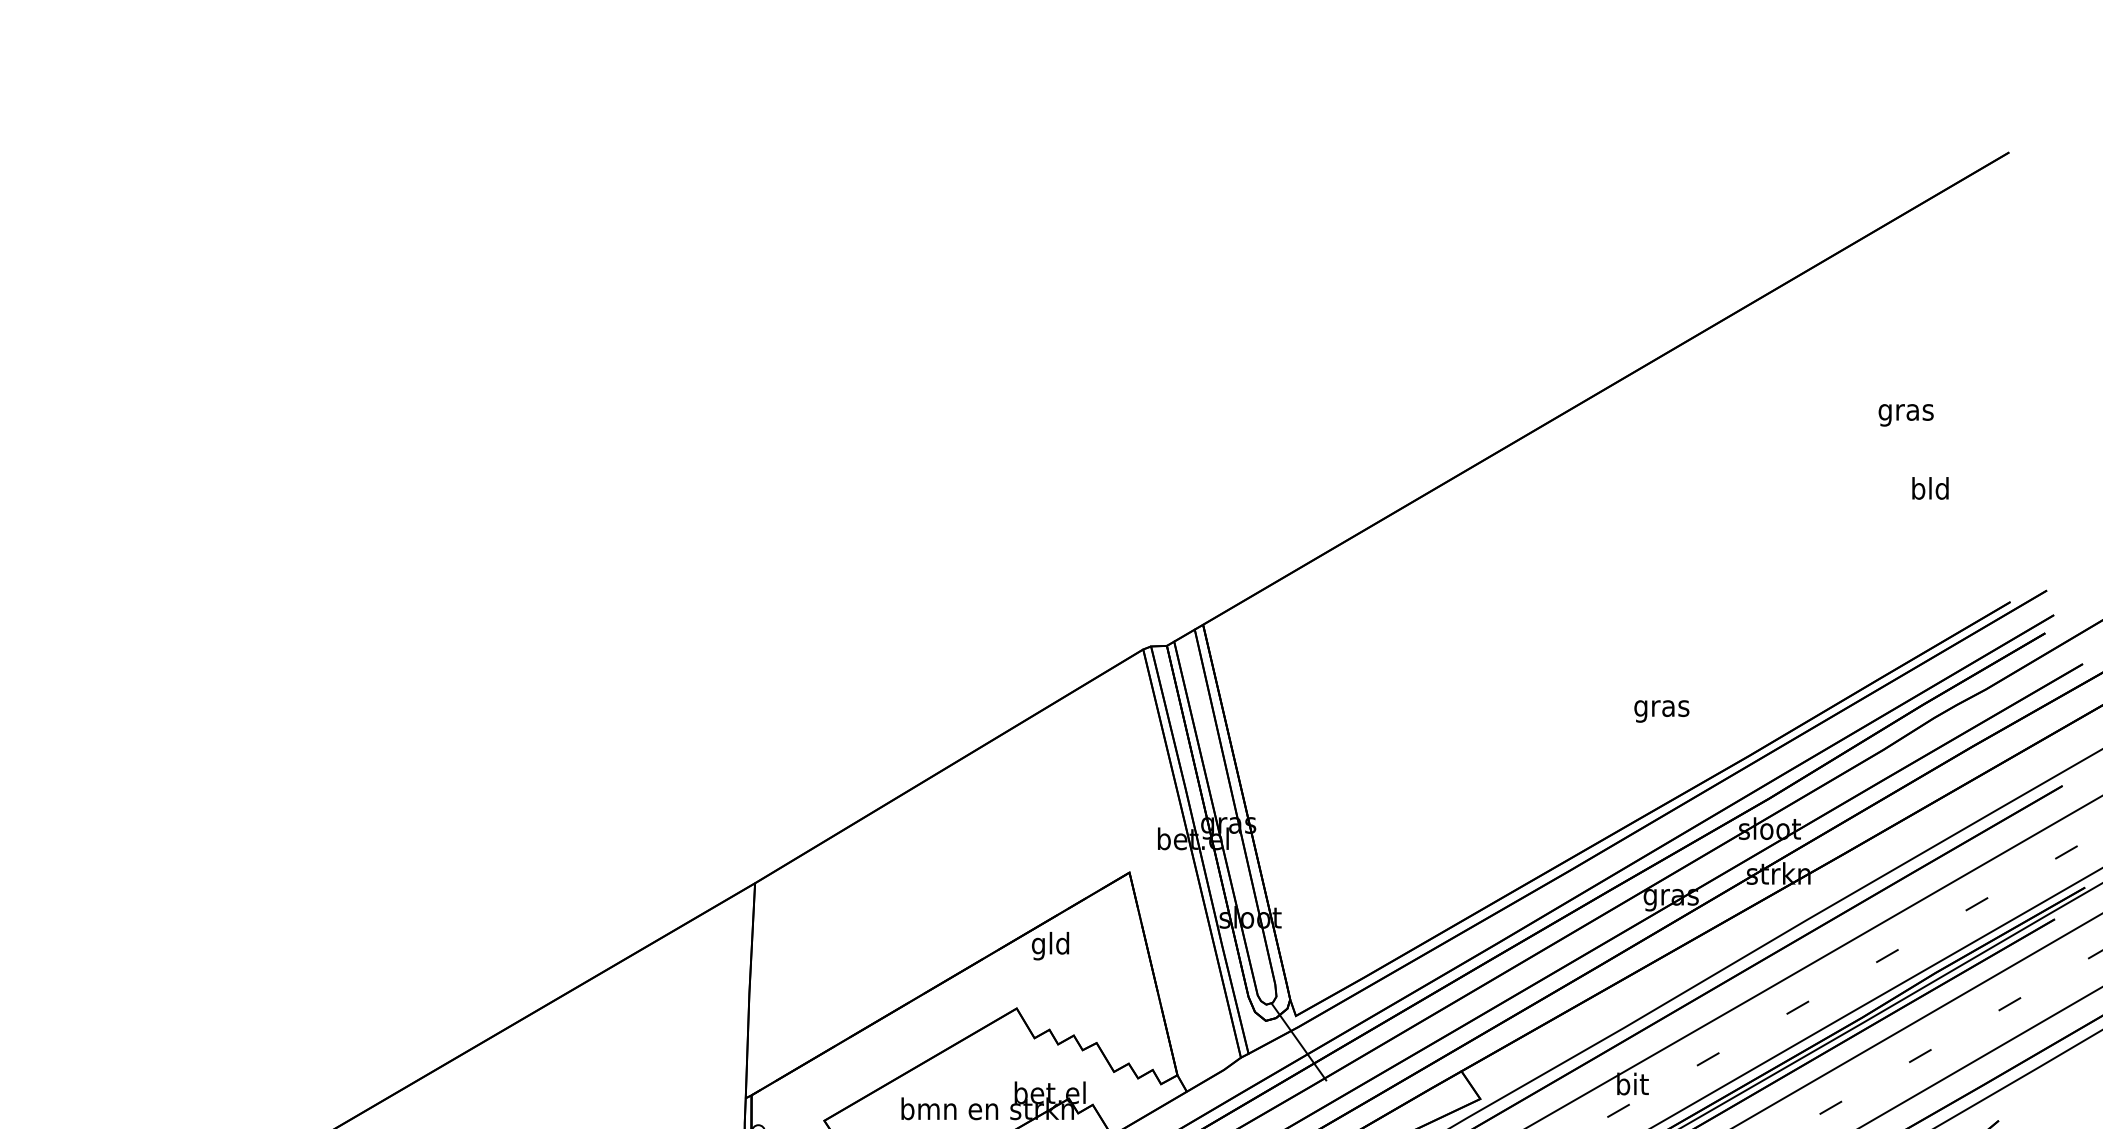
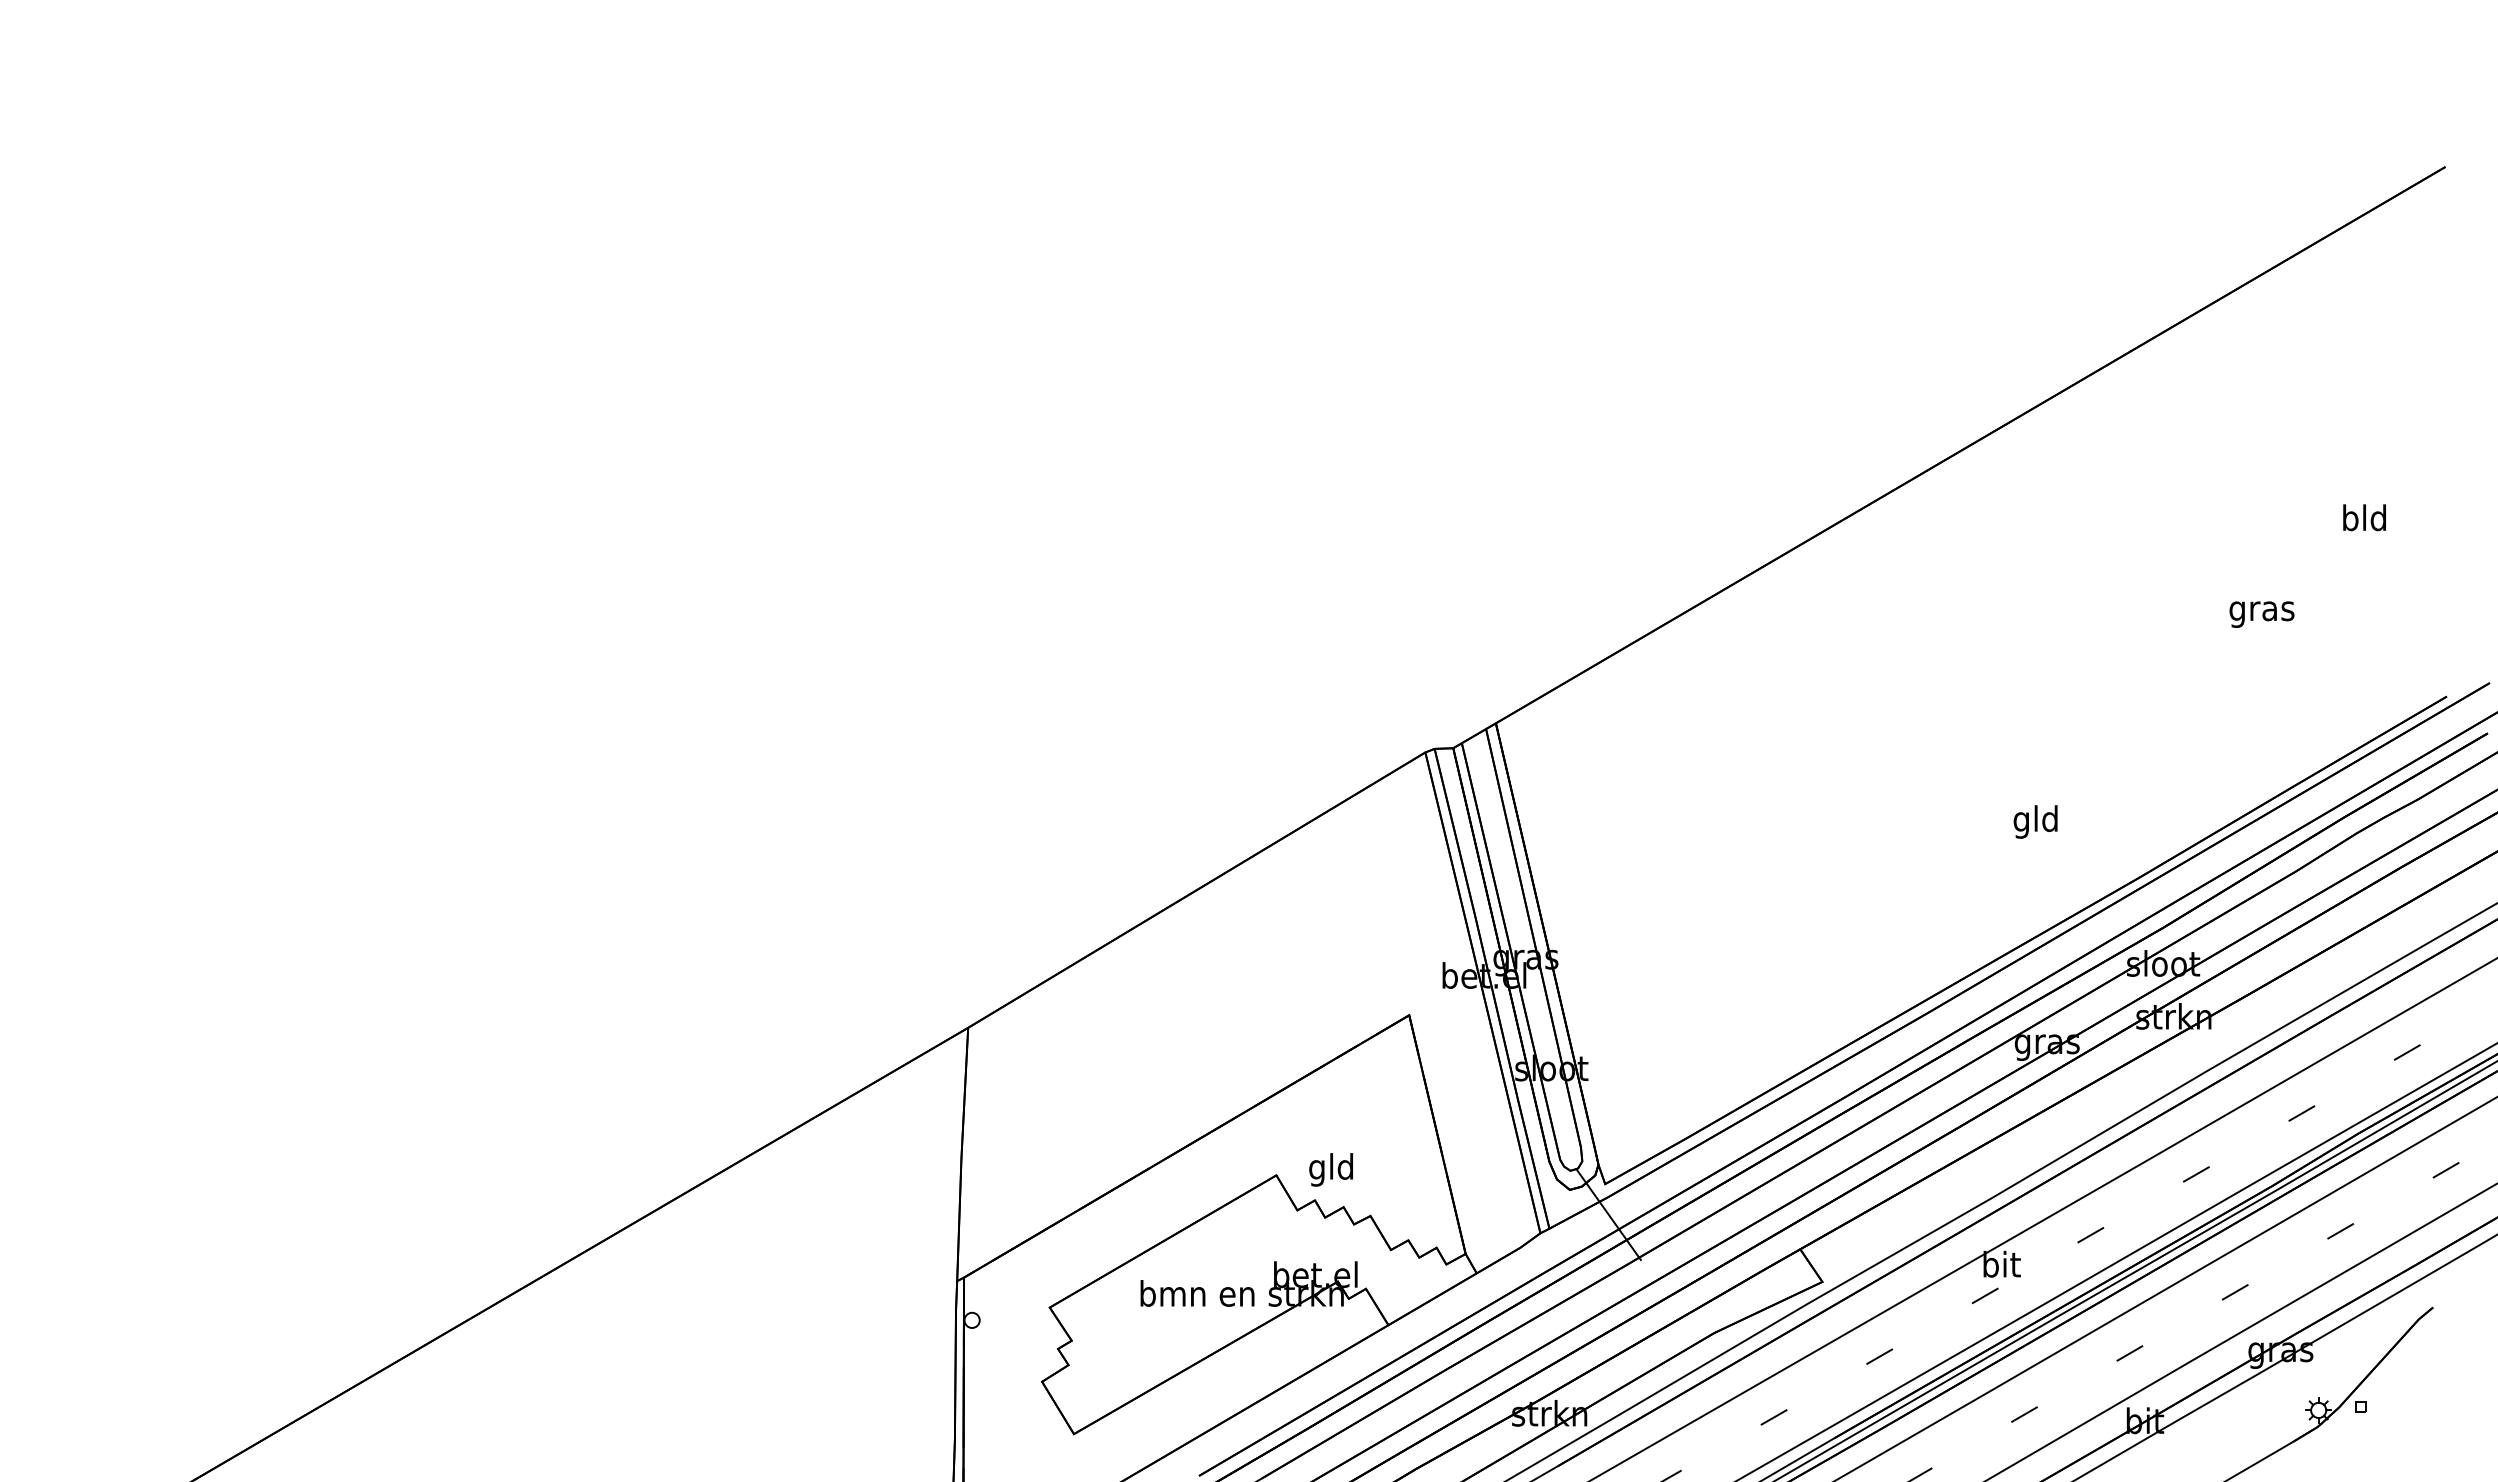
text: (1905, 415) -> (2261, 614), moved
text: (1930, 488) -> (2364, 517), moved
text: (1661, 708) -> (2035, 821), gras -> gld
text: (1049, 945) -> (1330, 1169), moved

